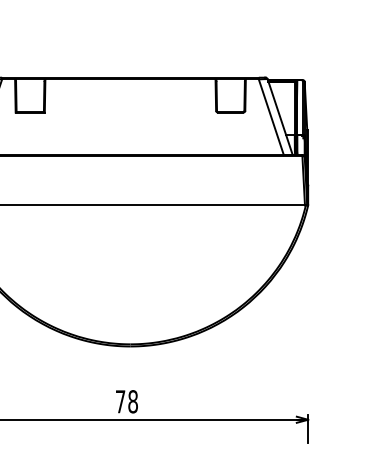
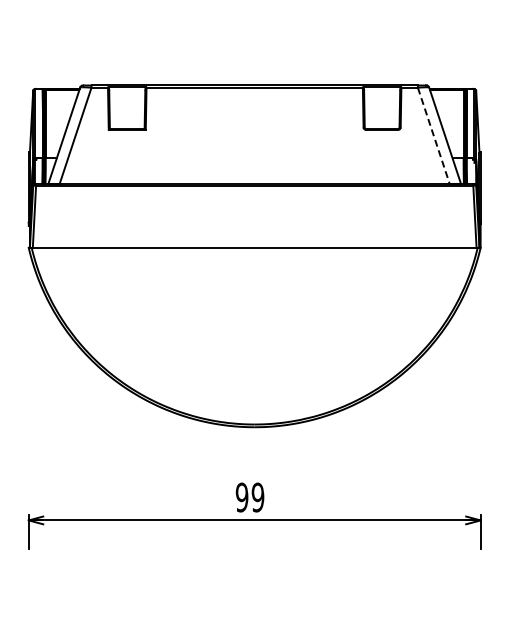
line: (271, 117) -> (433, 135), solid -> dashed
text: (126, 401) -> (249, 497), 78 -> 99

